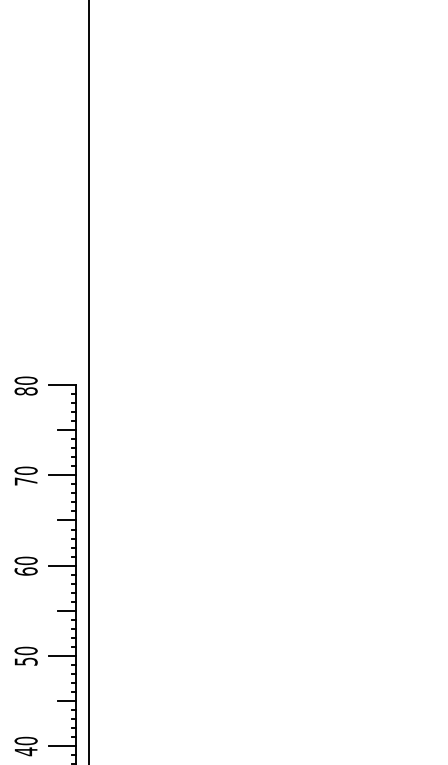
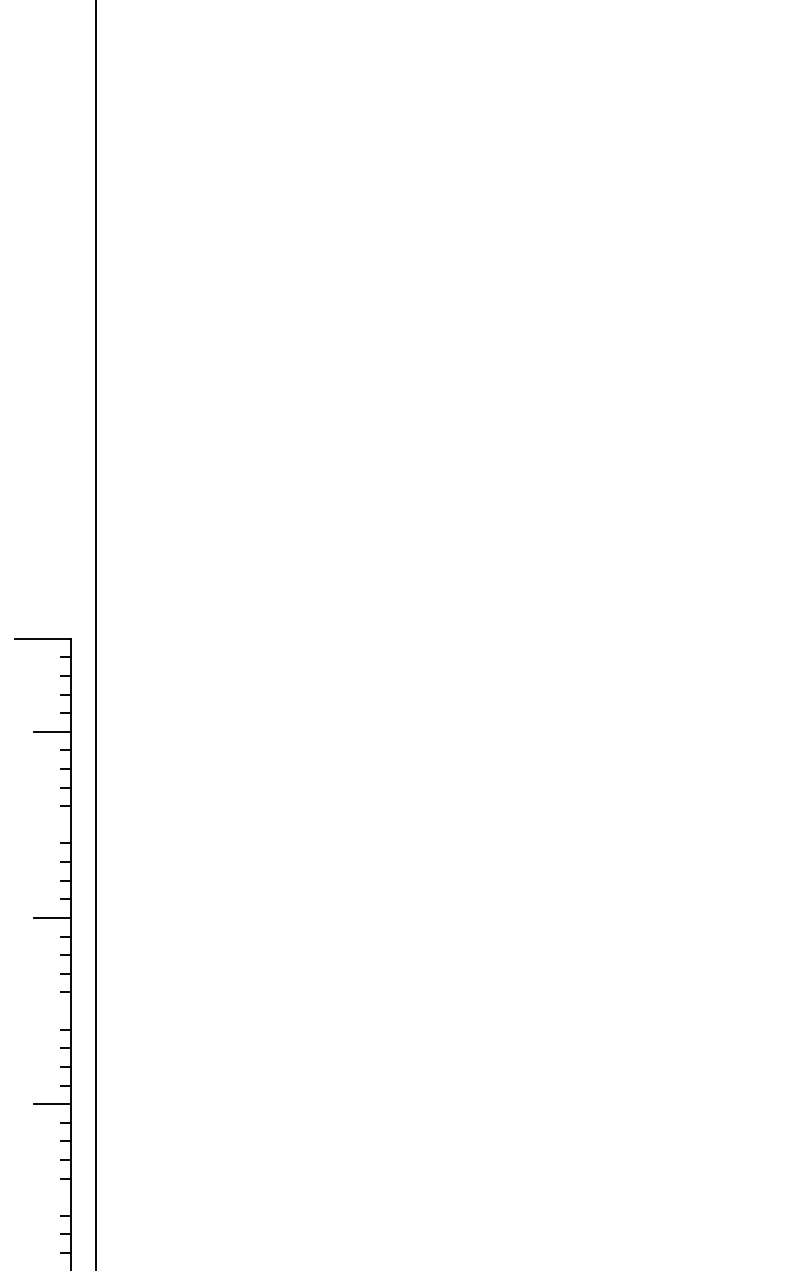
line: (62, 475) -> (42, 824), removed
line: (62, 565) -> (42, 1010), removed
line: (62, 655) -> (42, 1196), removed

